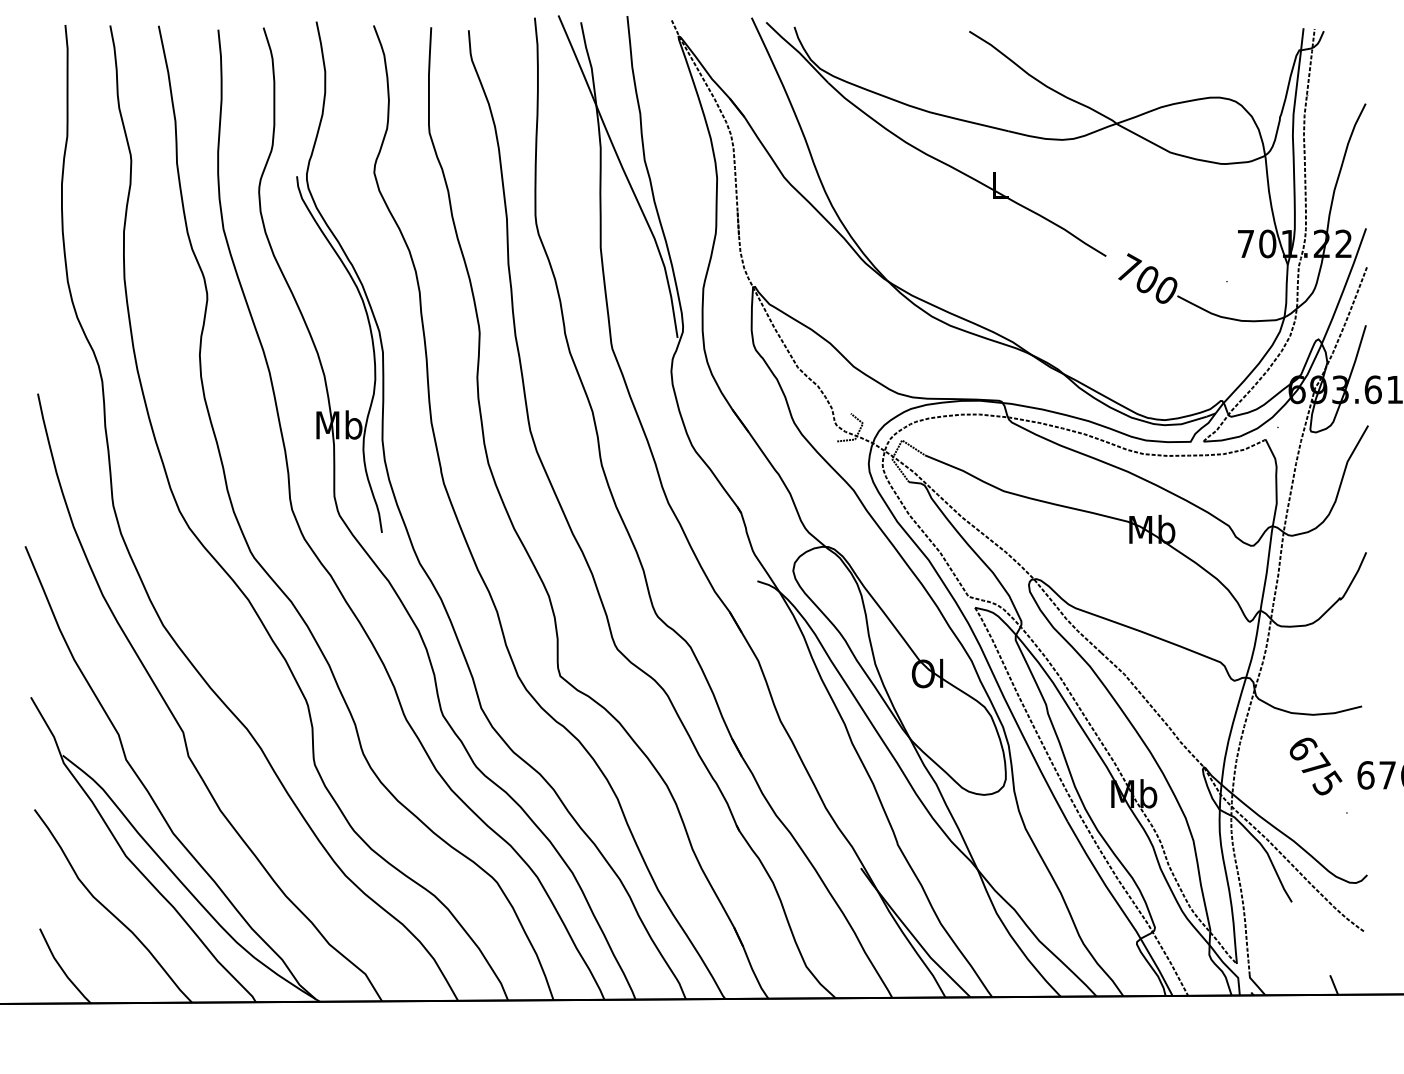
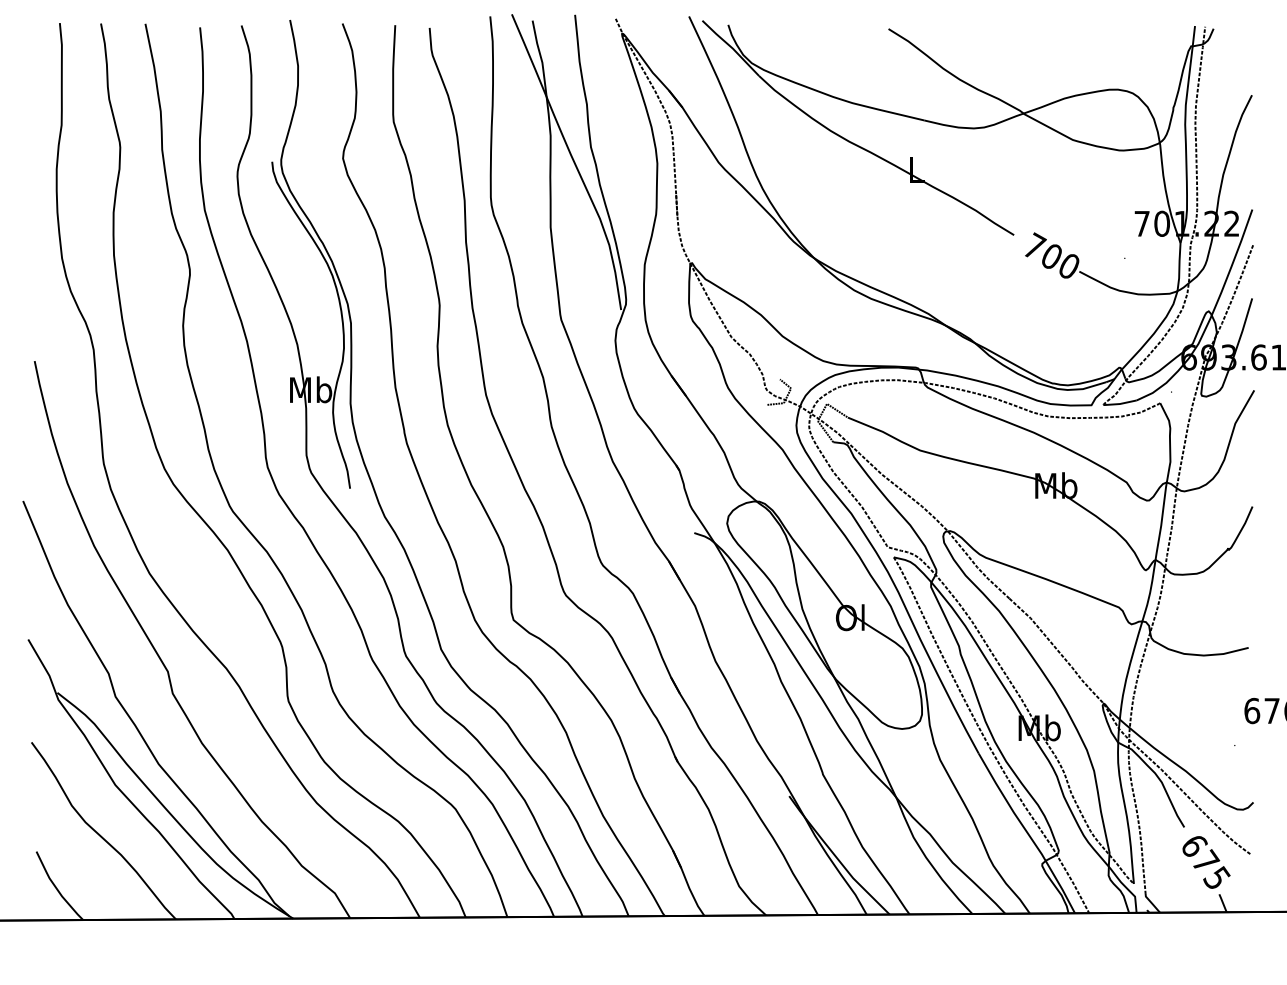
text: (1315, 766) -> (1205, 862), moved

